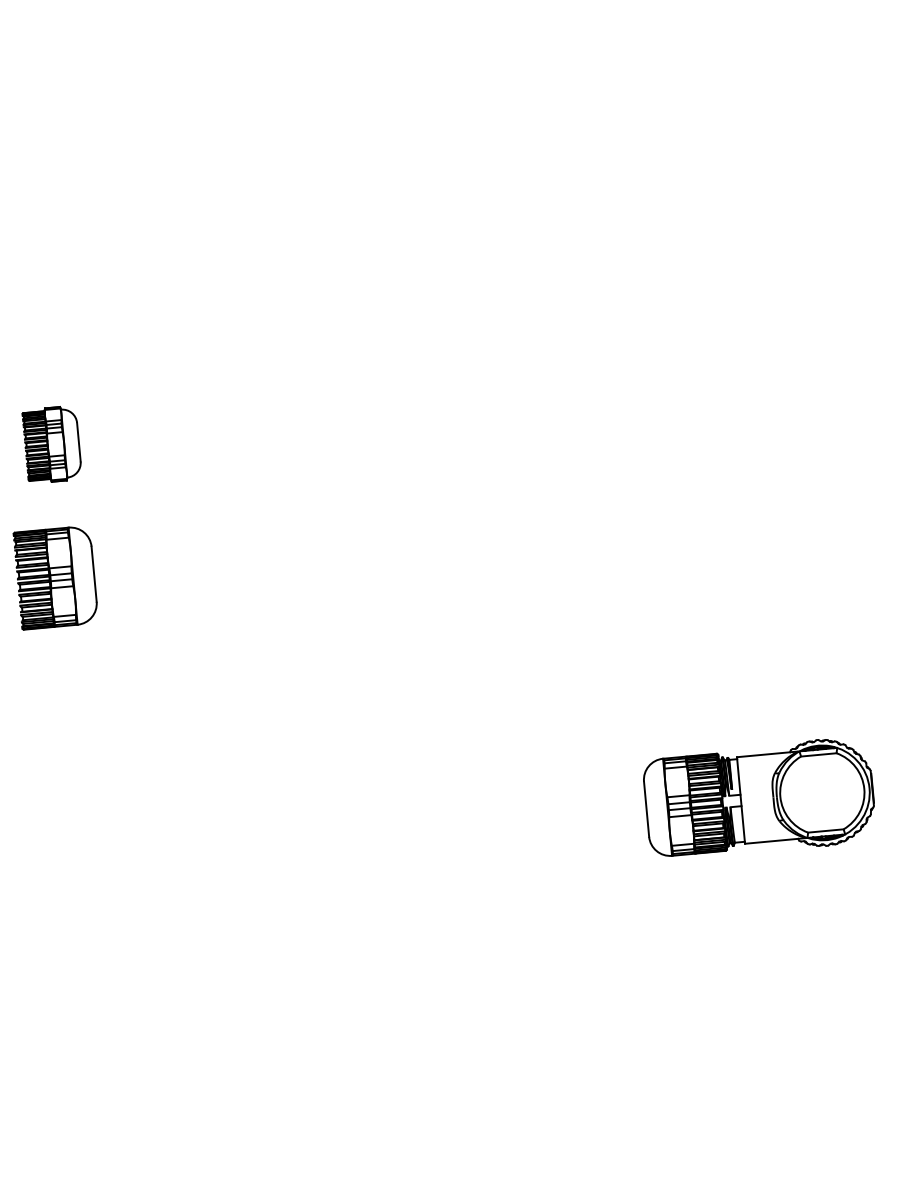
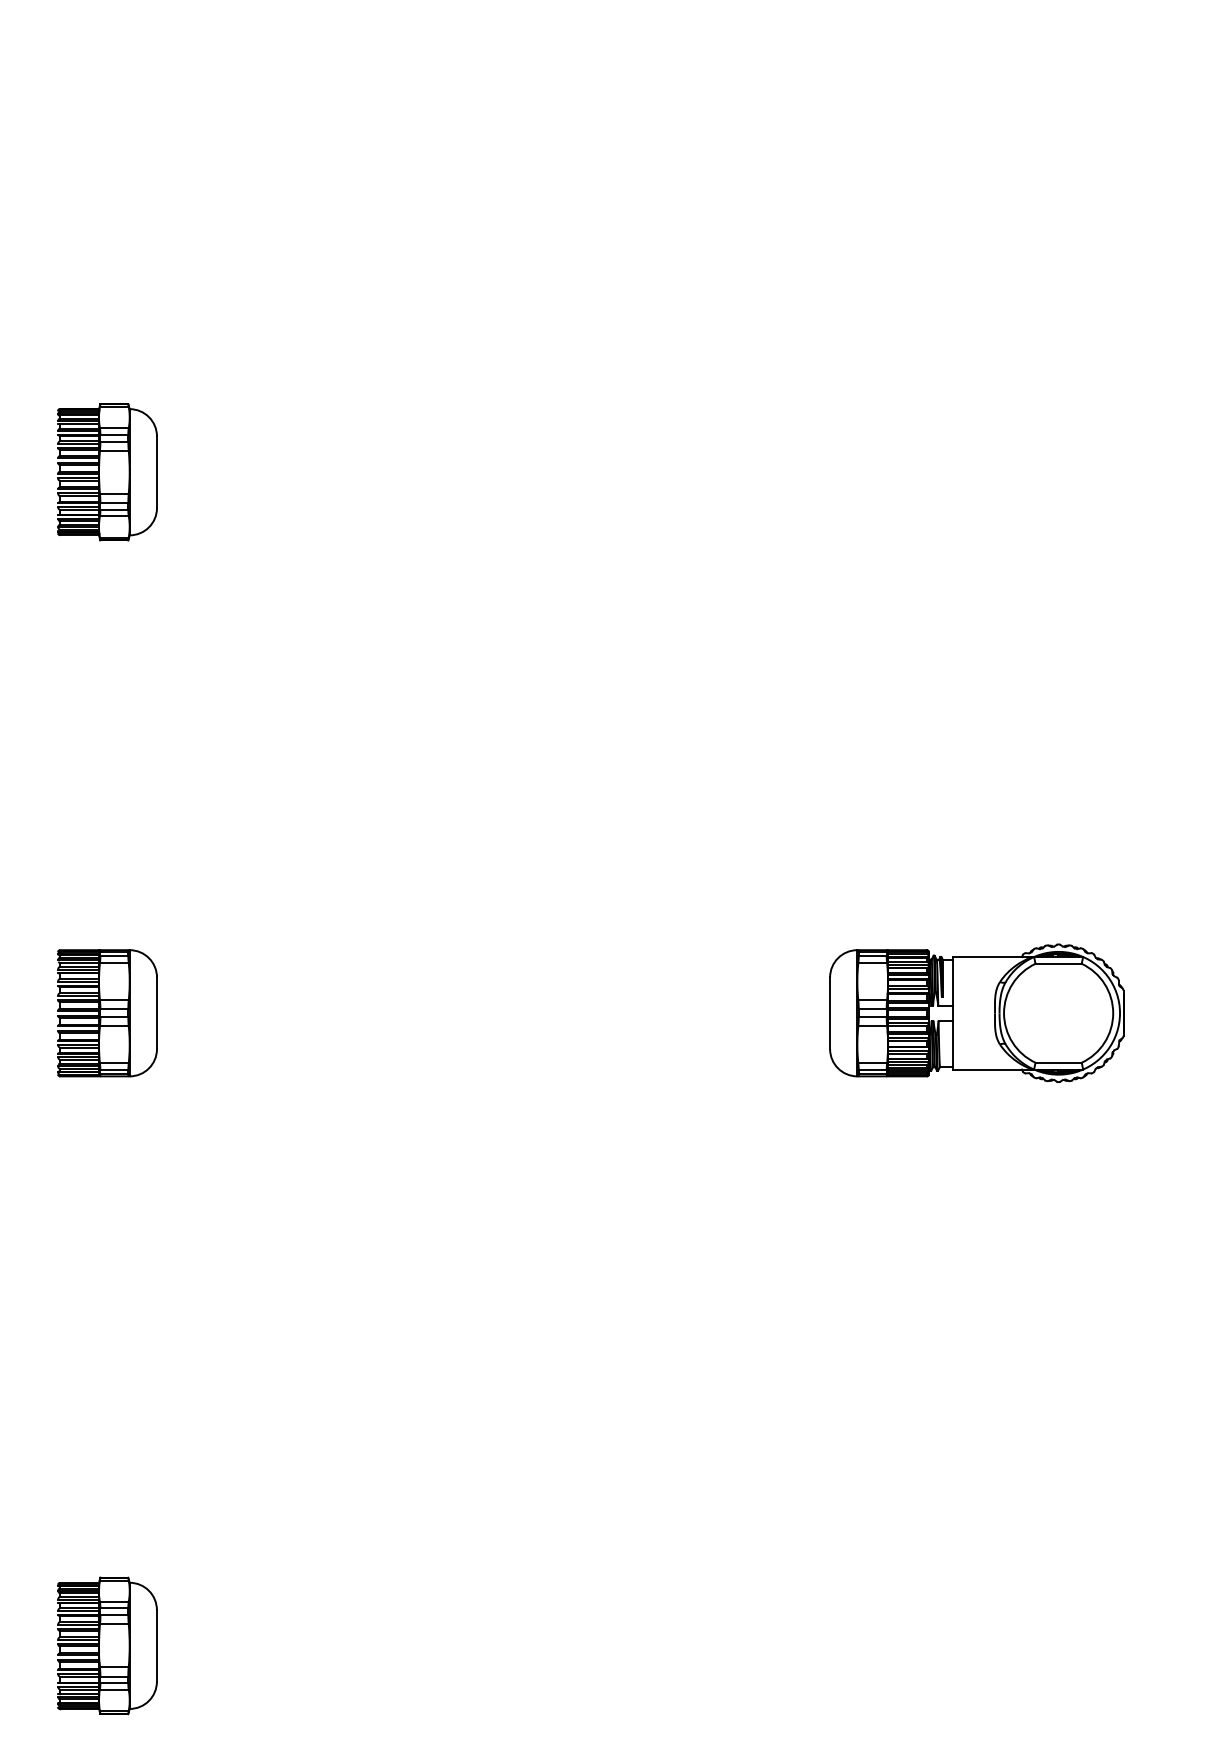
part: (52, 444) -> (107, 472), size x1.43
part: (56, 577) -> (107, 1013), moved

